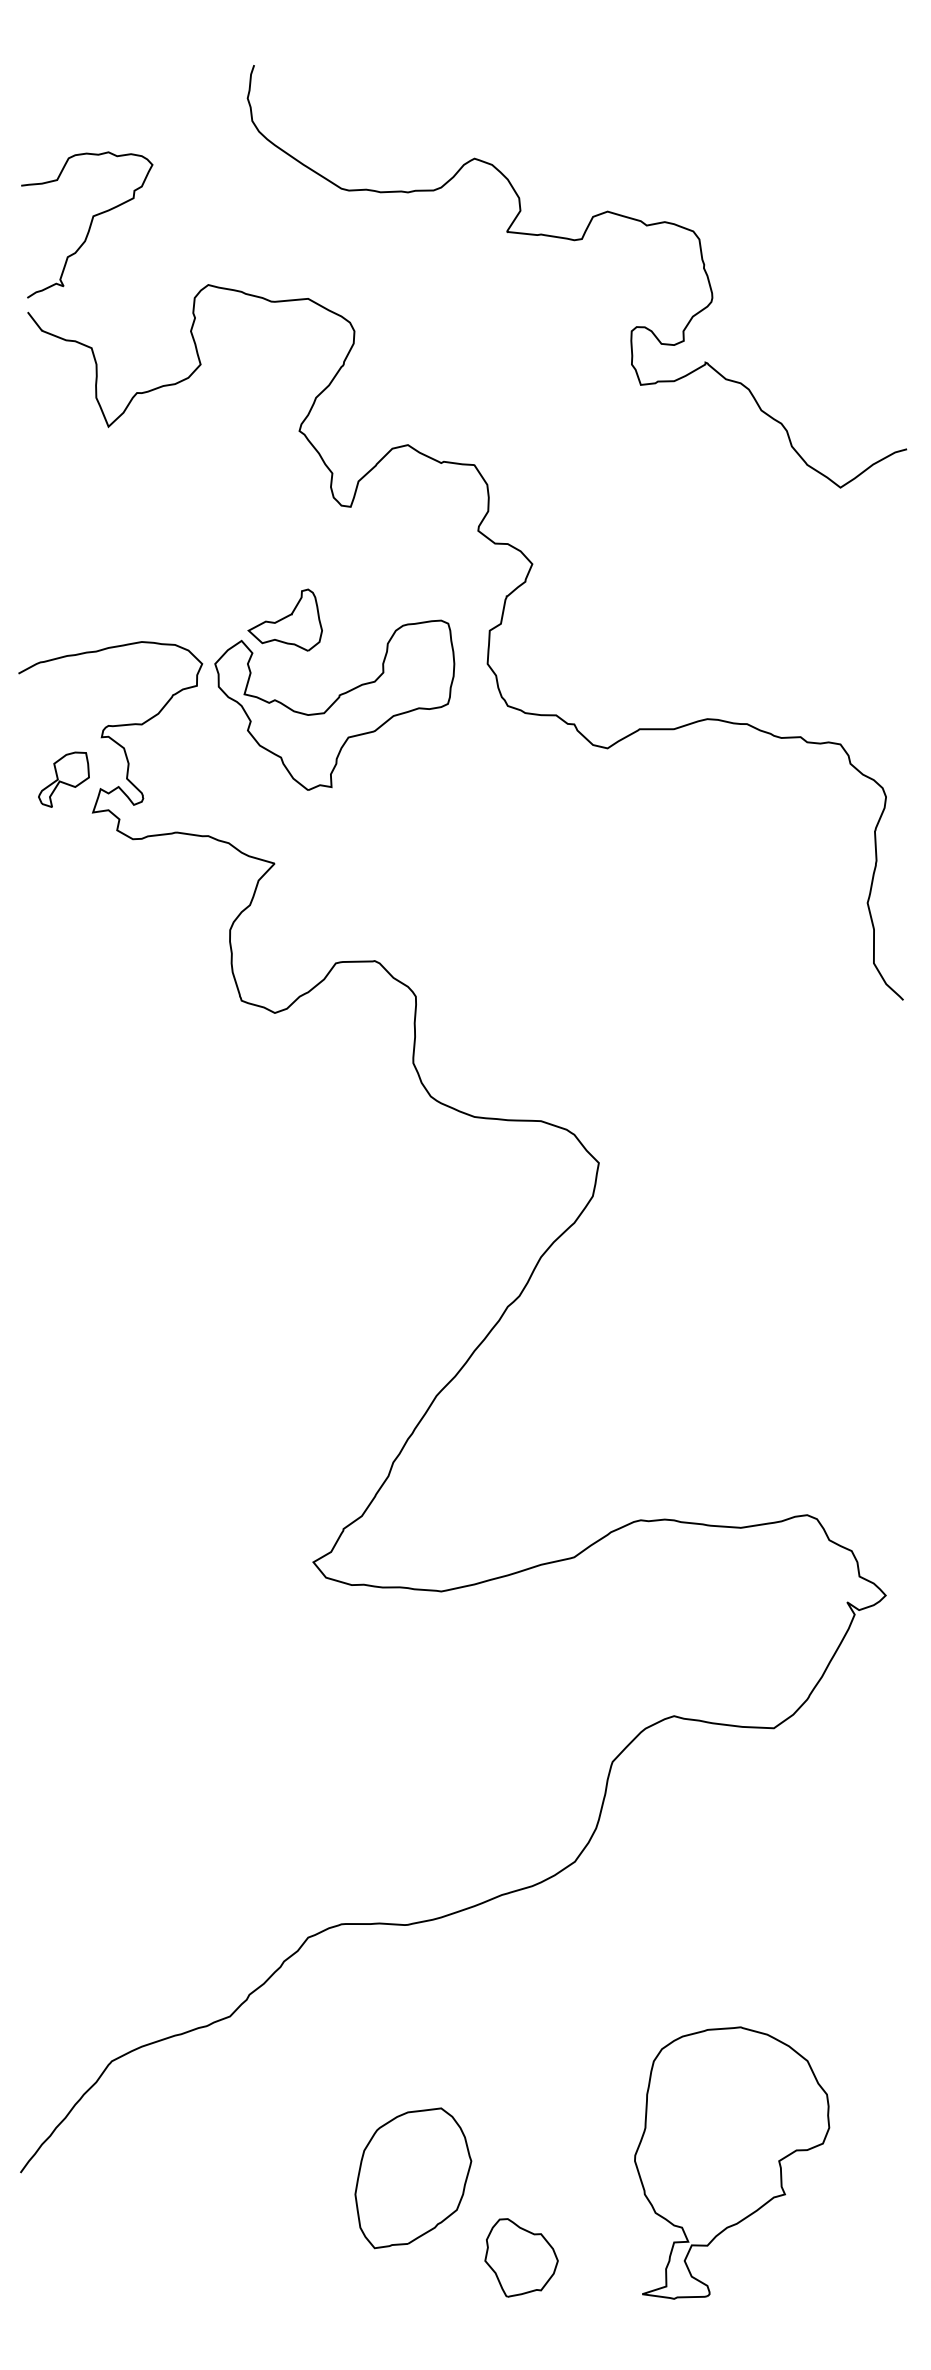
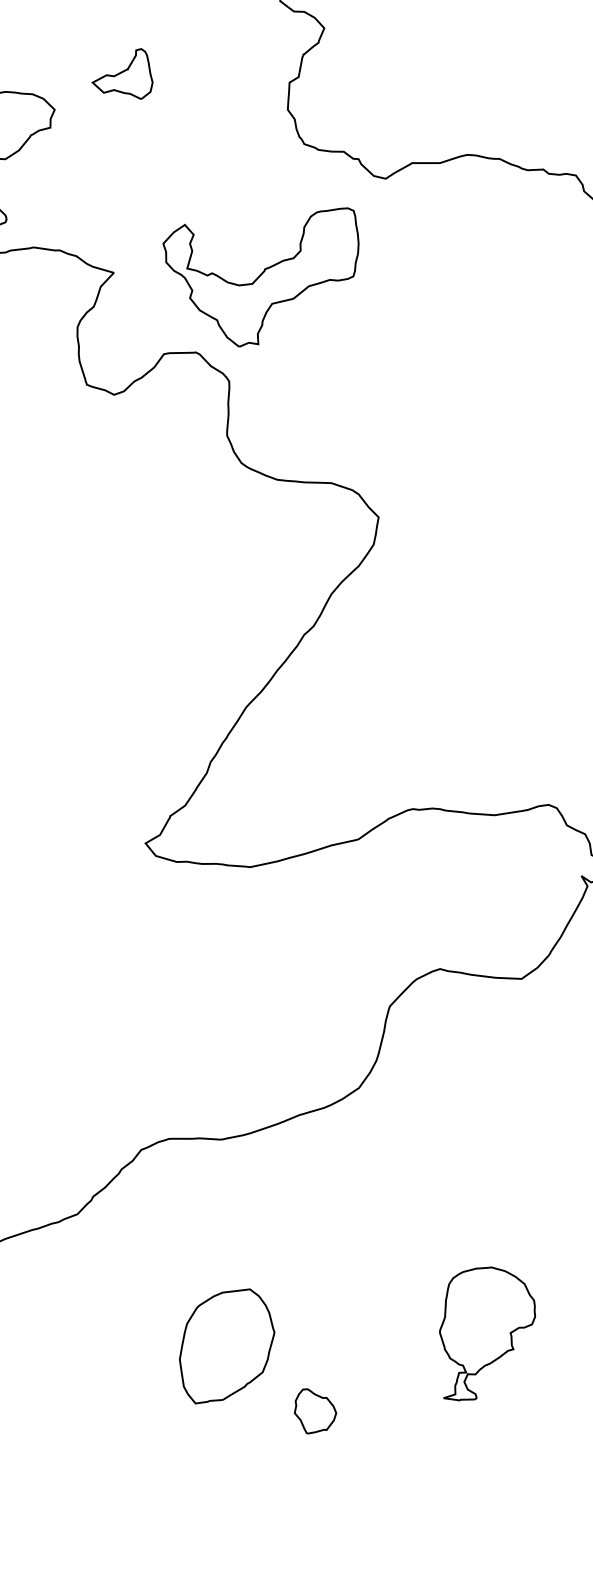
part: (334, 704) -> (260, 276), moved
part: (732, 2162) -> (487, 1333), size x0.6
part: (521, 2257) -> (315, 1411), size x0.7

